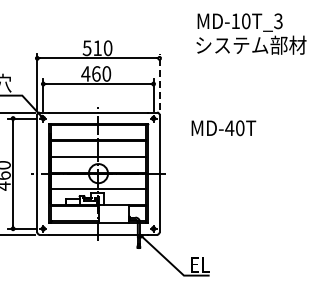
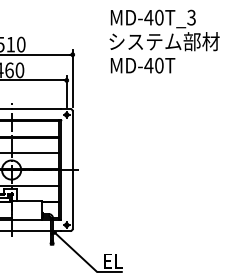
text: (235, 20) -> (148, 16), MD-10T_3 -> MD-40T_3
line: (159, 81) -> (72, 77), dashed -> solid
text: (223, 128) -> (142, 65), moved

